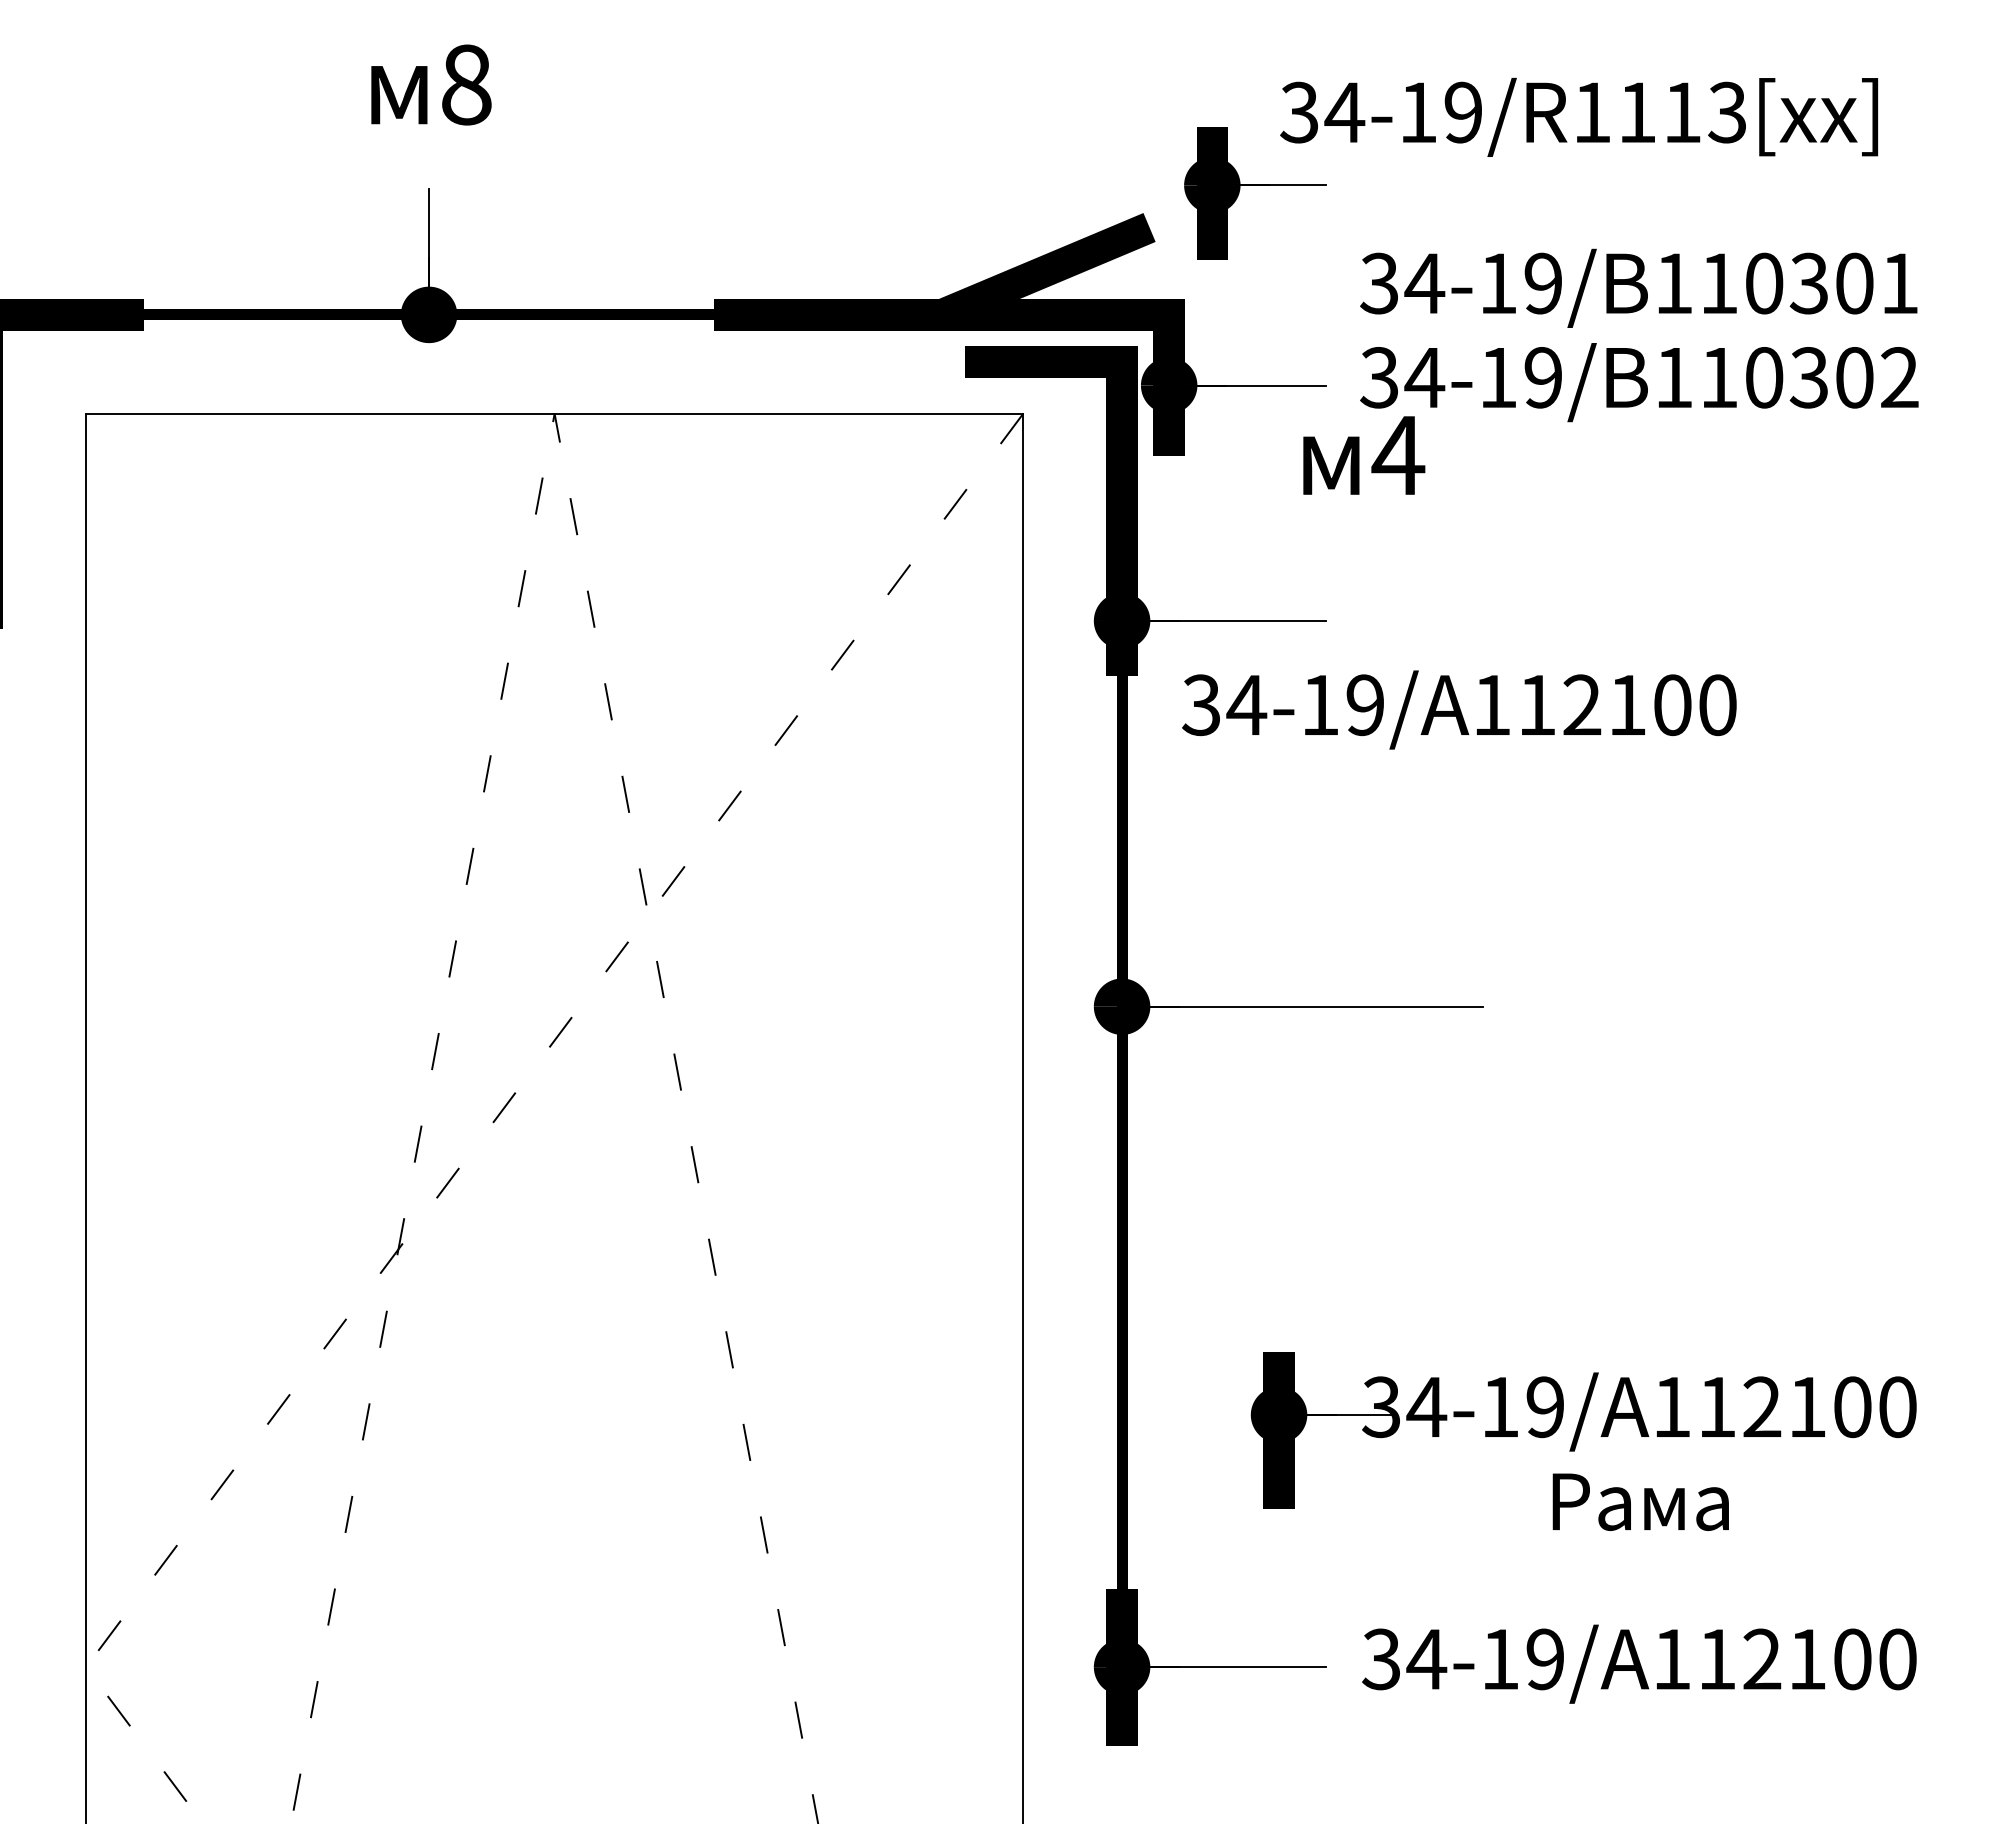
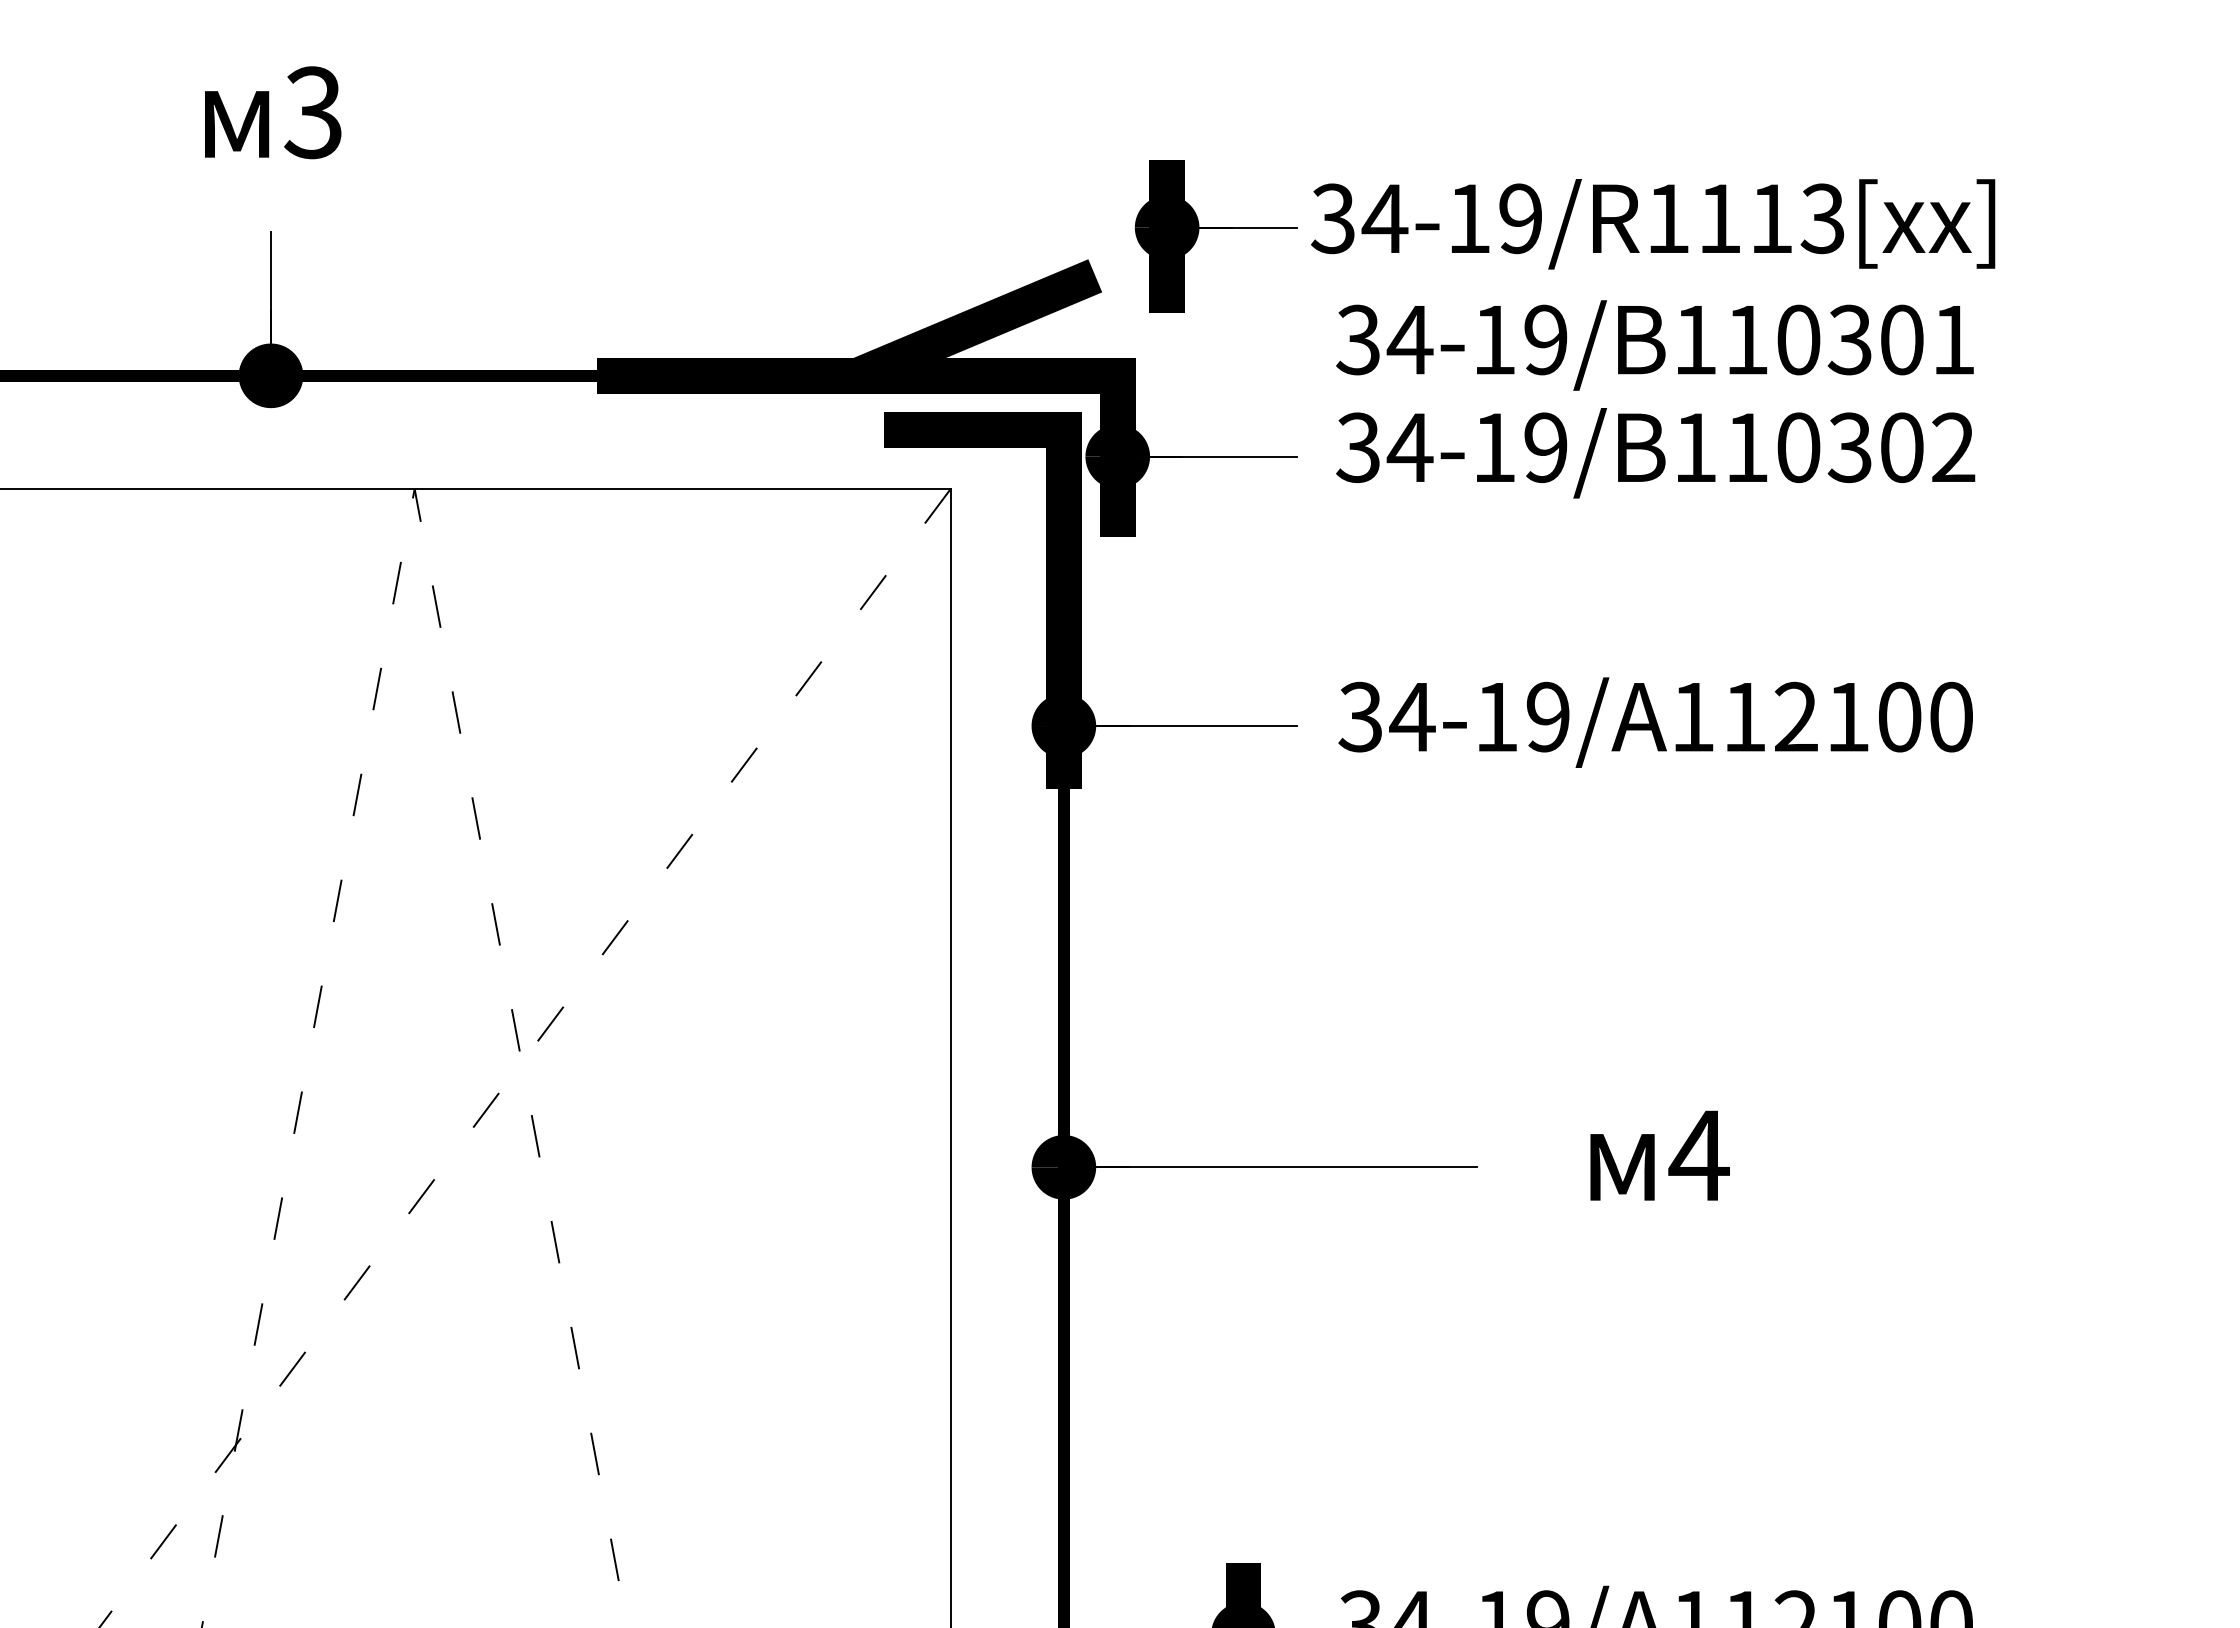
text: (465, 84) -> (312, 112), 8 -> 3
text: (1579, 117) -> (1653, 224), moved
text: (1364, 455) -> (1660, 1155), moved
text: (1459, 709) -> (1655, 722), moved

